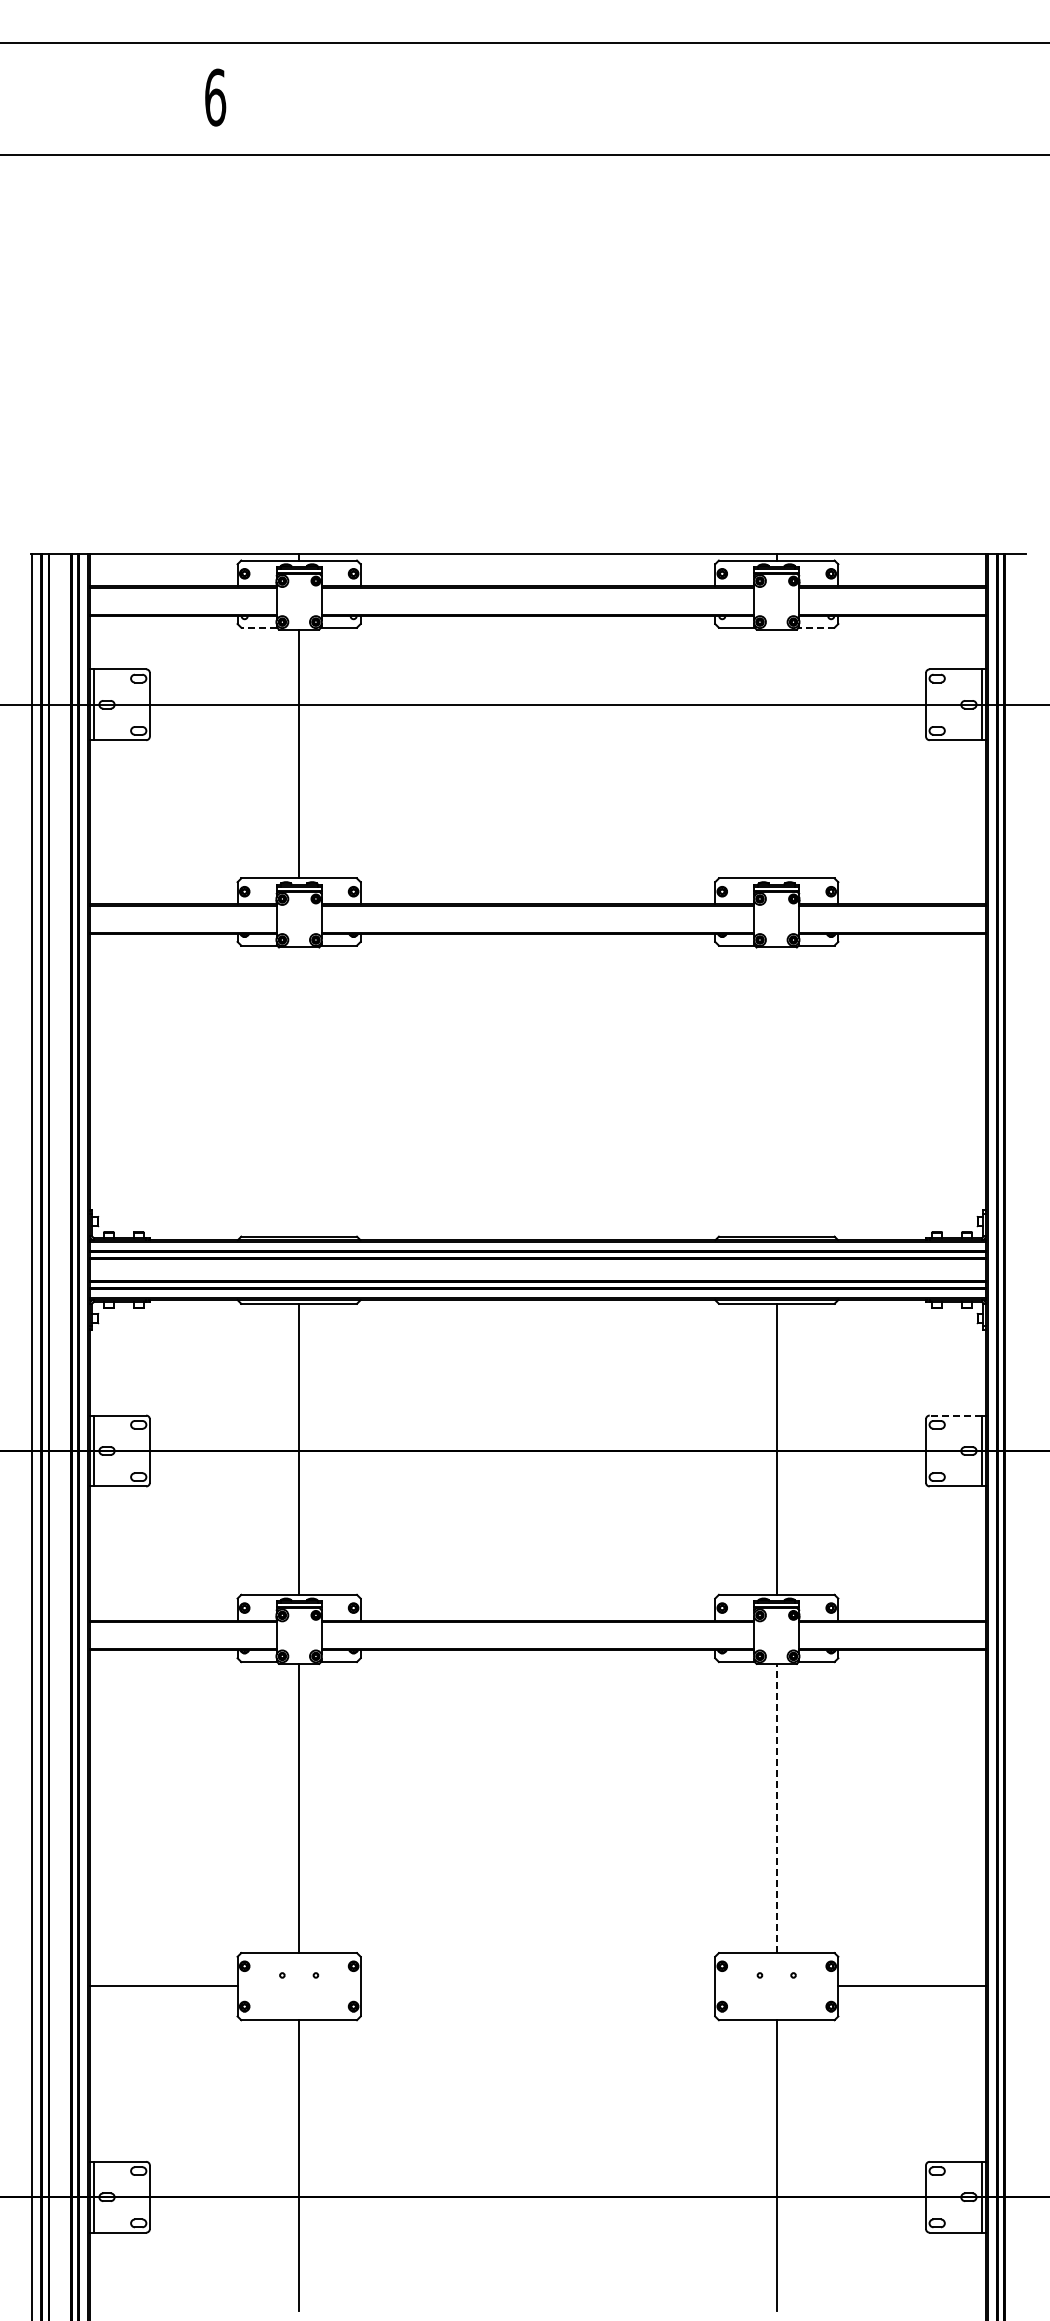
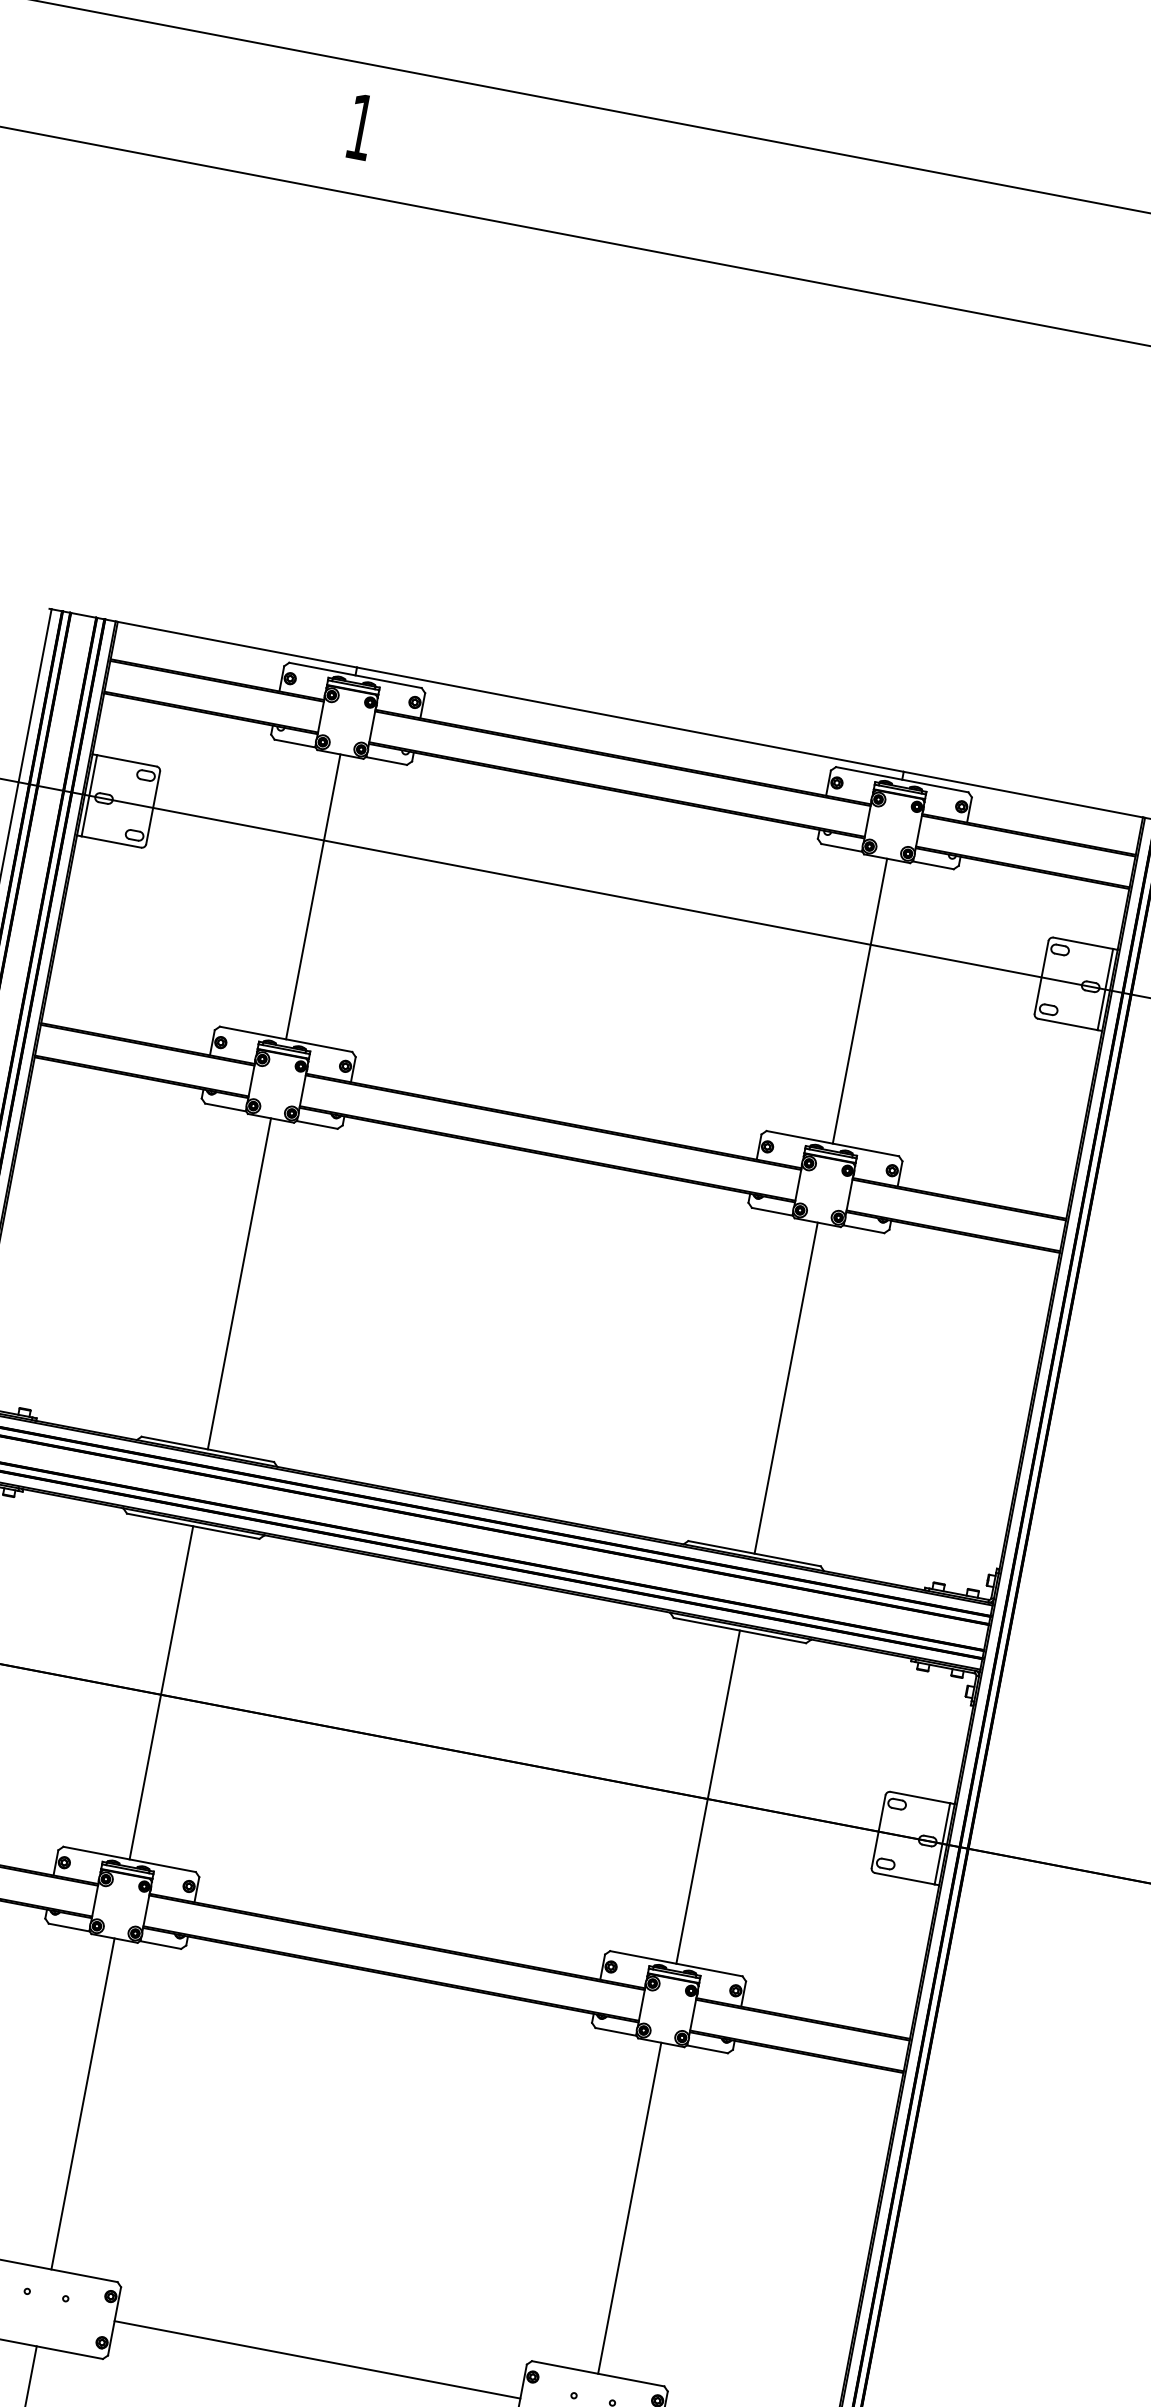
text: (215, 97) -> (360, 127), 6 -> 1
line: (259, 627) -> (295, 743), dashed -> solid
line: (816, 627) -> (933, 865), dashed -> solid
line: (776, 753) -> (859, 1000), added
line: (299, 1091) -> (239, 1283), added
line: (776, 1091) -> (785, 1387), added
line: (955, 1415) -> (920, 1797), dashed -> solid
line: (776, 1808) -> (629, 2208), dashed -> solid
line: (537, 1986) -> (316, 2359), added

